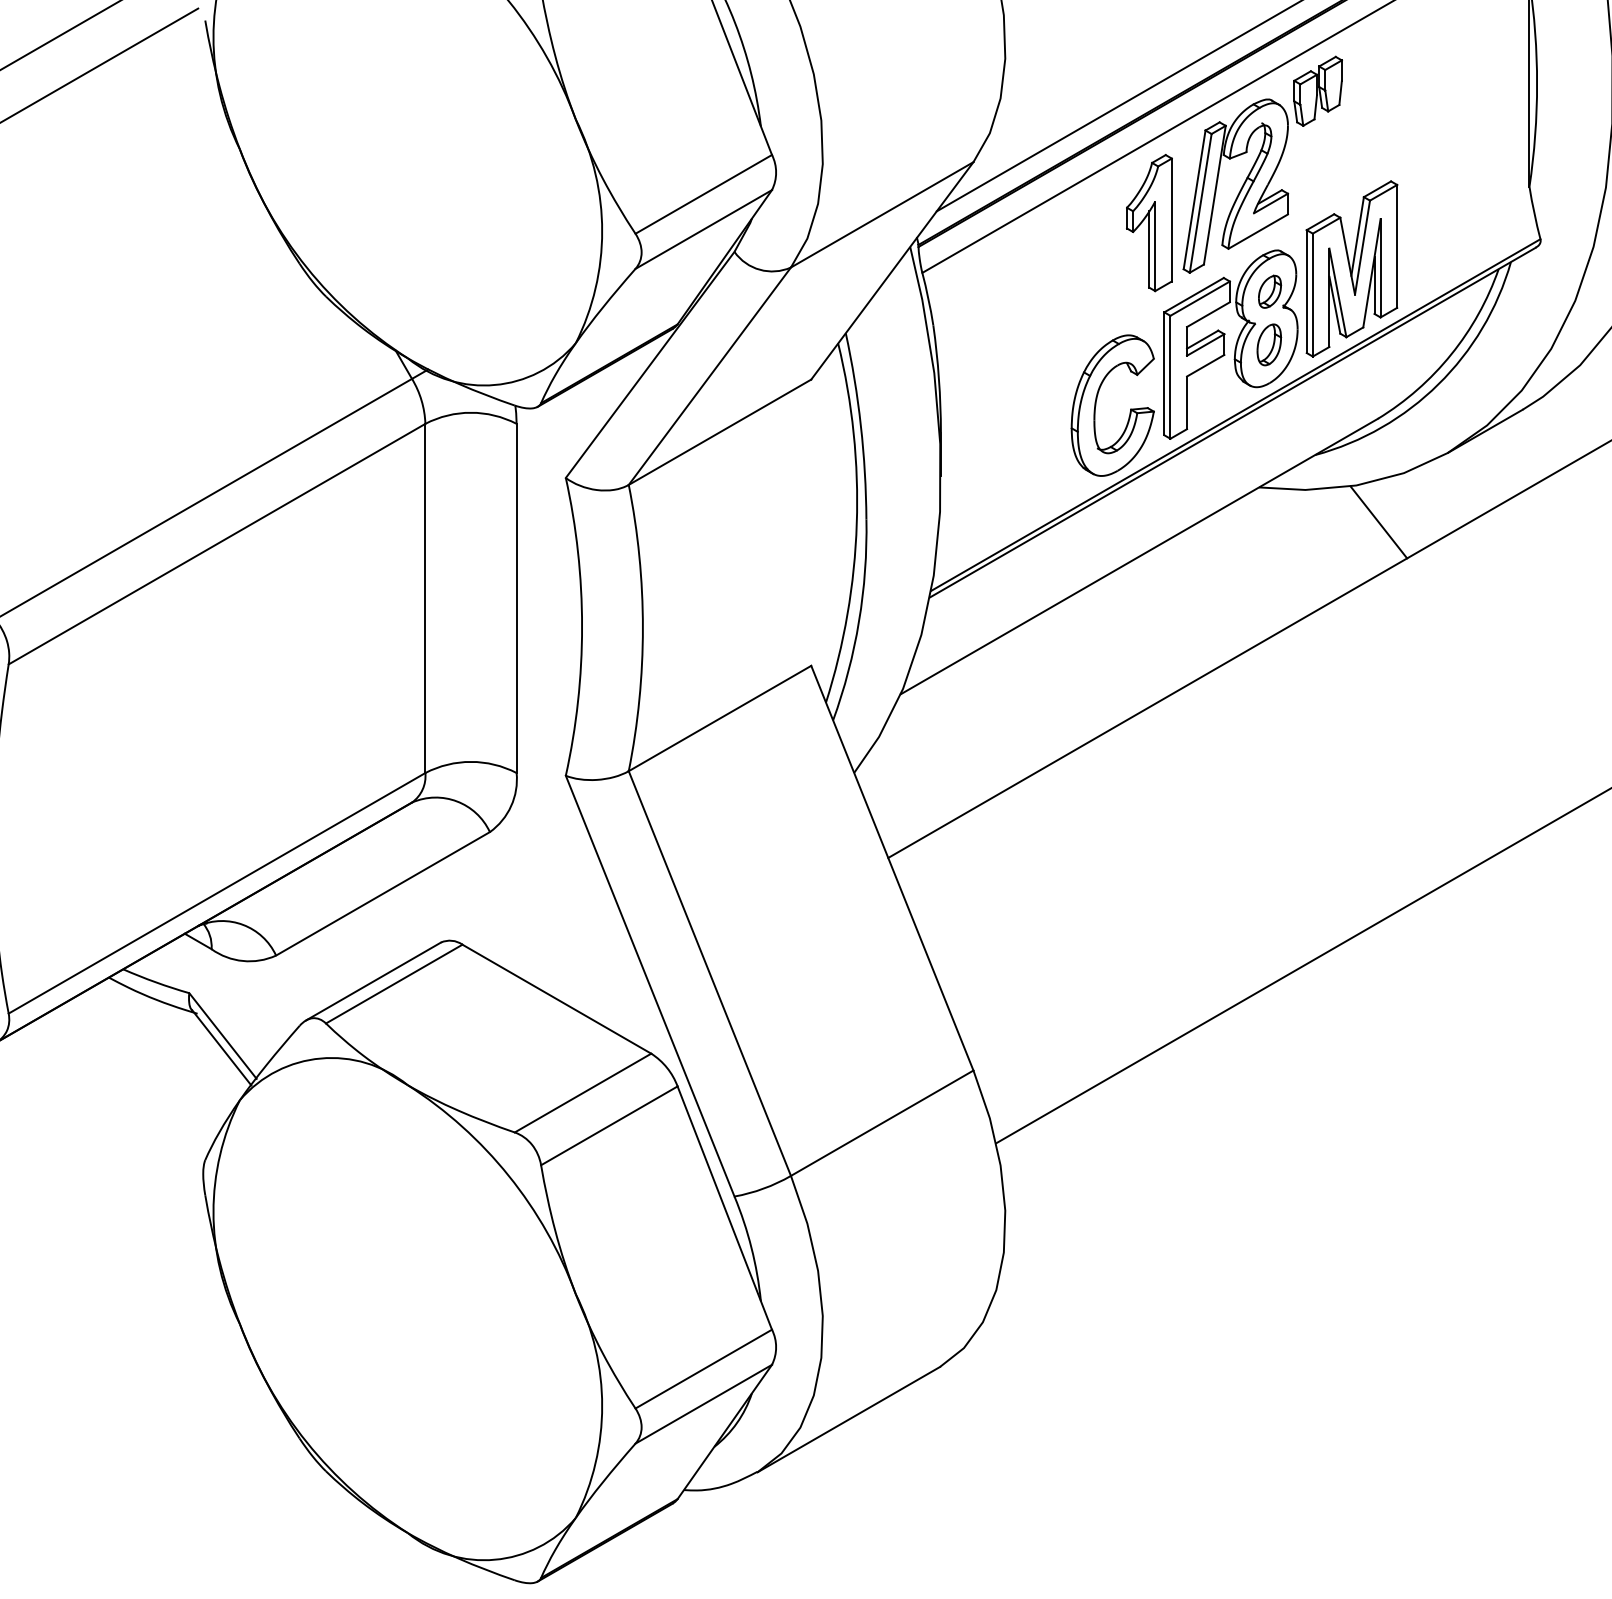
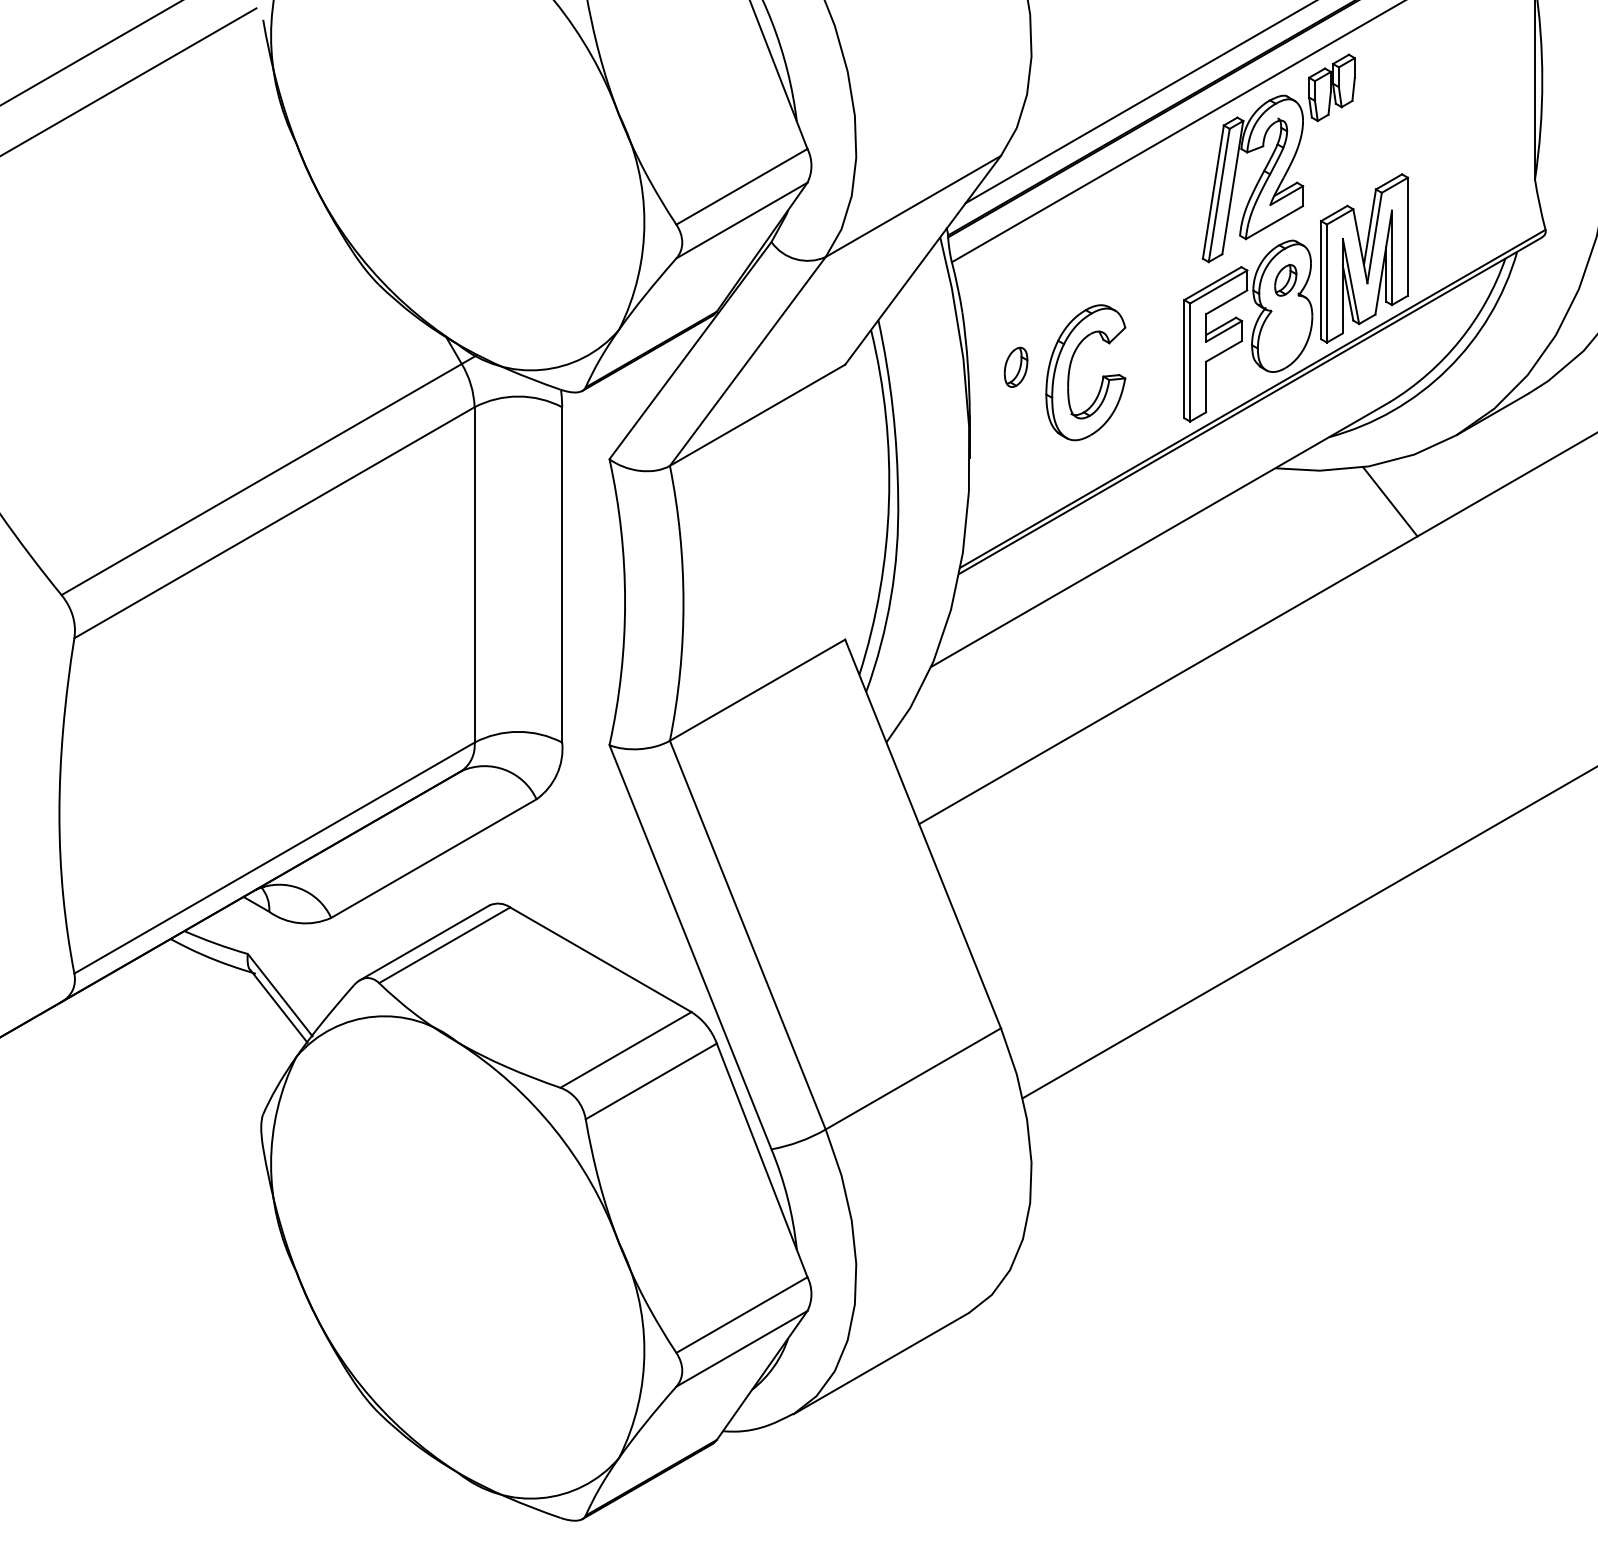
part: (1148, 223) -> (1169, 214), removed
part: (1269, 343) -> (1016, 366), moved
part: (1096, 403) -> (1070, 370), moved

